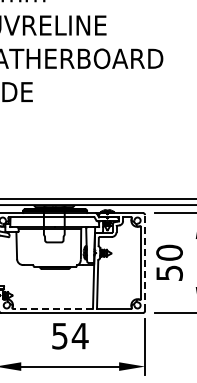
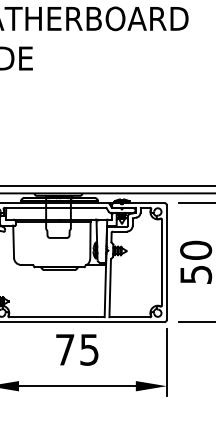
line: (145, 263) -> (167, 263), dashed -> solid
line: (52, 308) -> (56, 316), dashed -> solid
text: (70, 336) -> (77, 350), 54 -> 75

